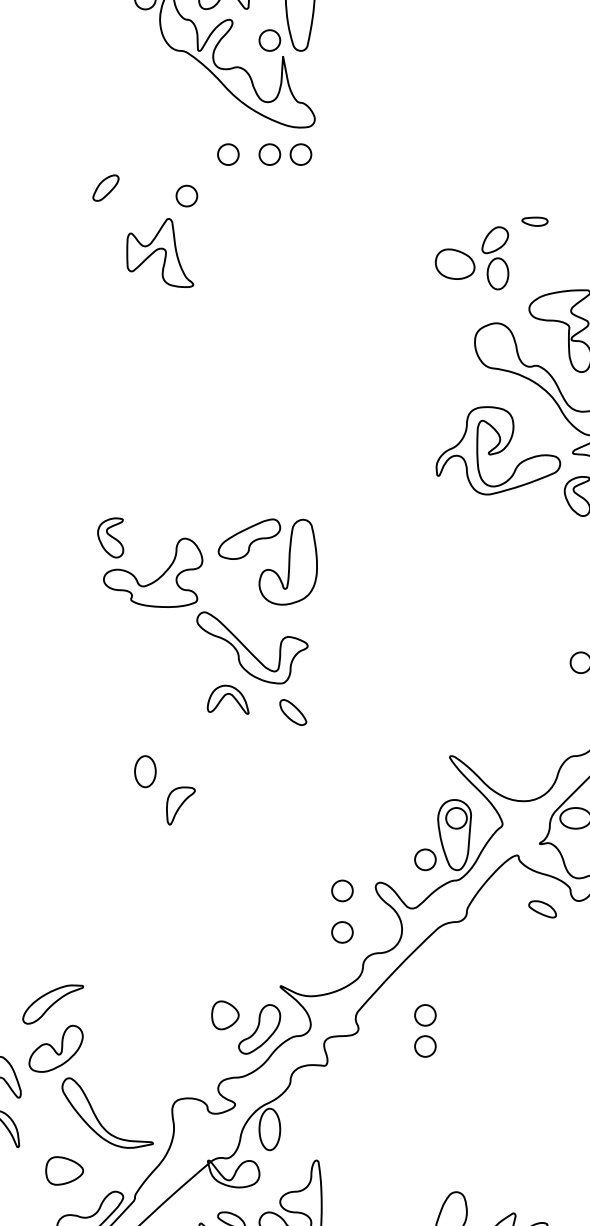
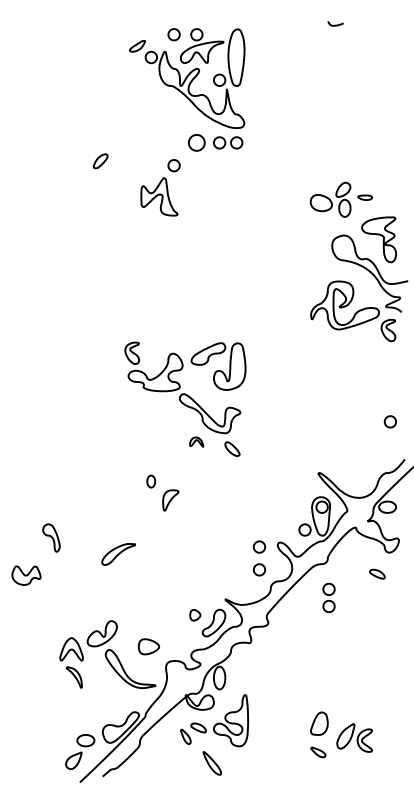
part: (227, 153) -> (196, 142), size x1.4
part: (105, 188) -> (100, 161), moved
part: (533, 221) -> (364, 197), moved
part: (227, 698) -> (196, 441), size x0.6
part: (143, 771) -> (150, 481), size x0.7
part: (542, 908) -> (377, 573), moved
part: (52, 1004) -> (118, 554), moved
part: (225, 1013) -> (195, 614), size x0.7
part: (424, 1030) -> (328, 597), moved
part: (63, 1170) -> (148, 646), moved

